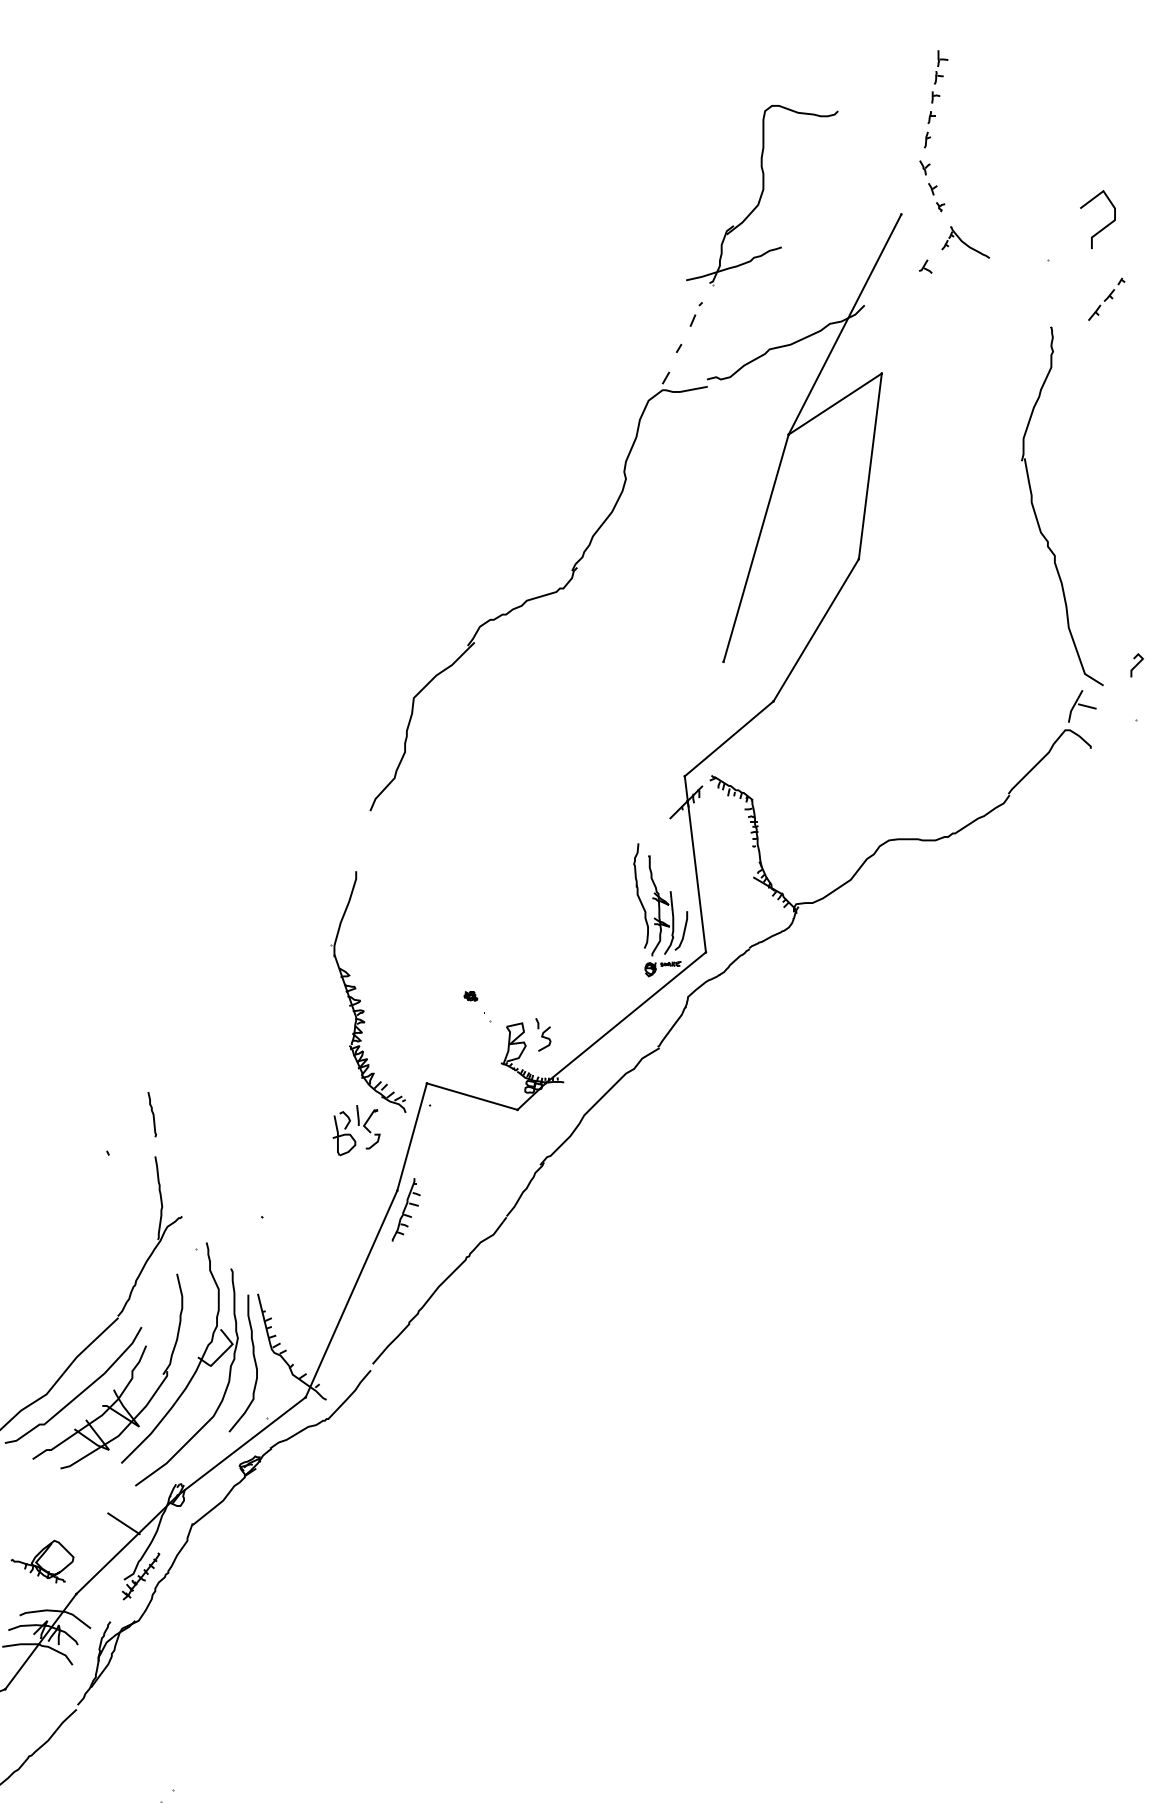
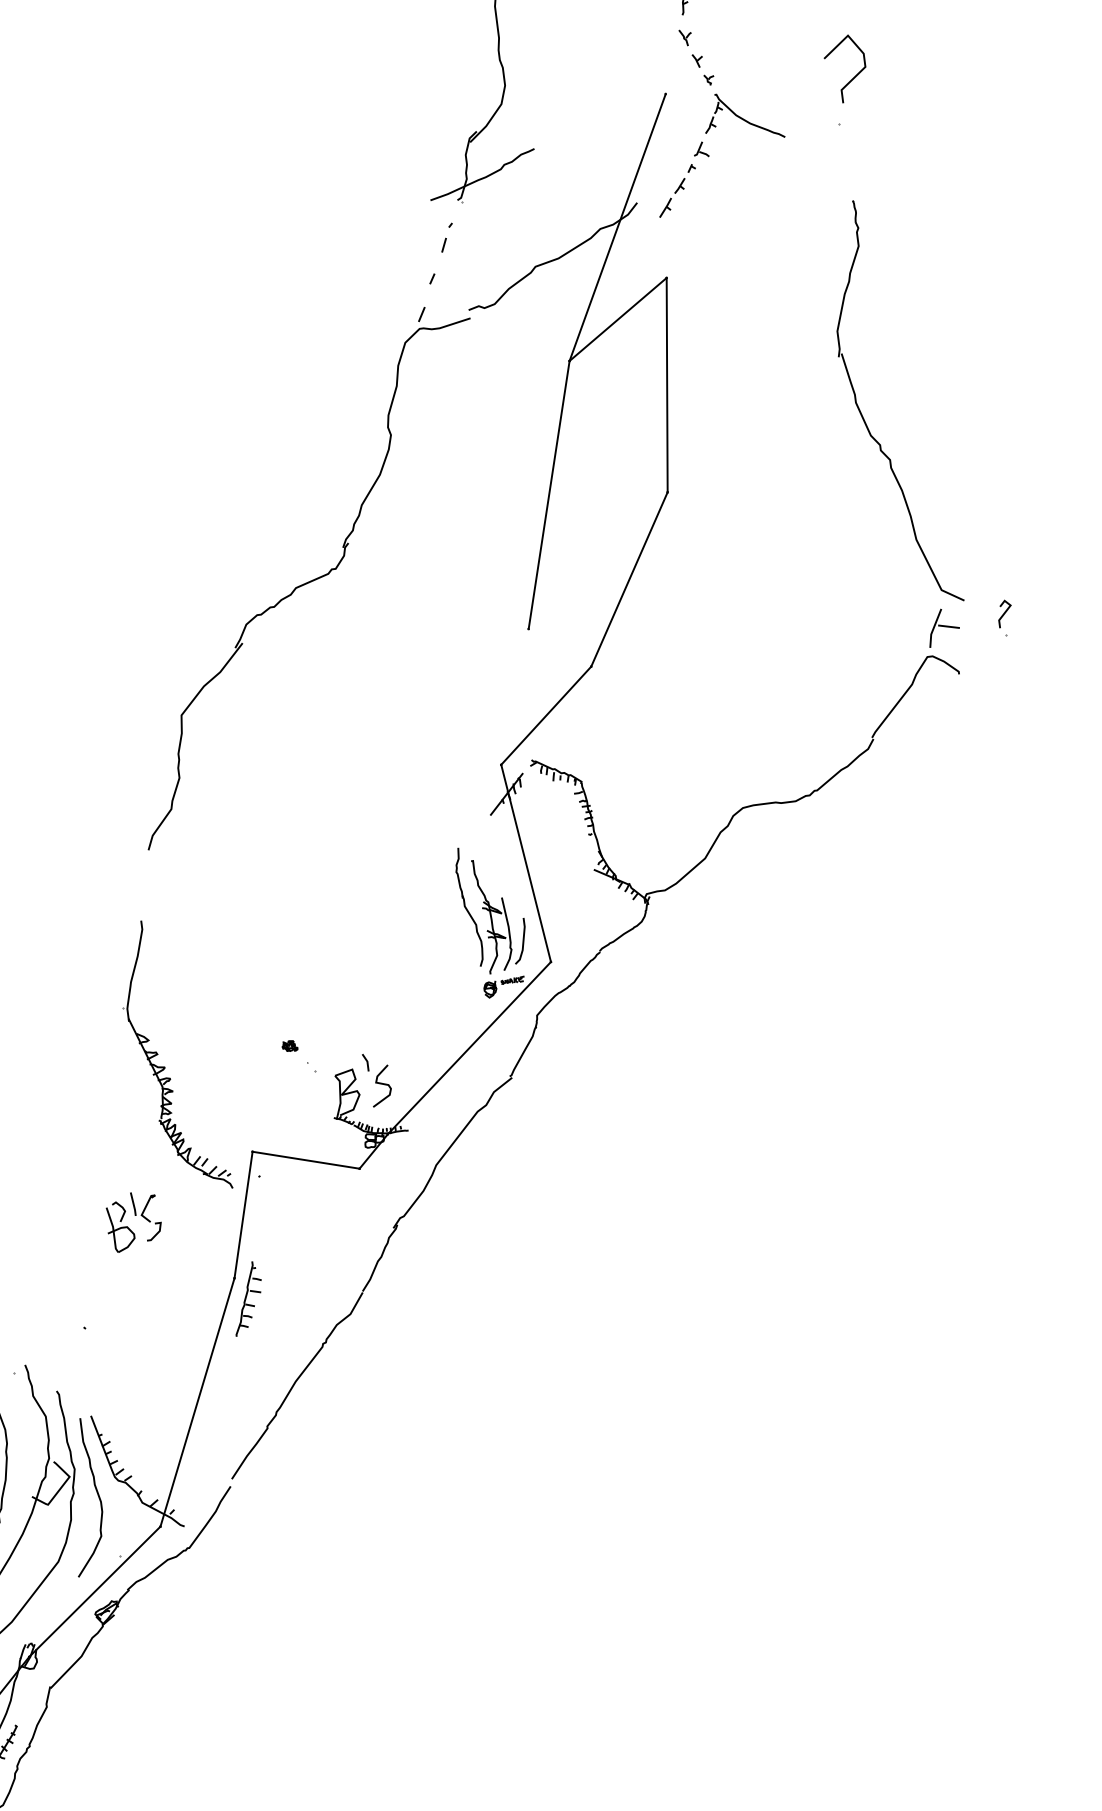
curve: (1104, 226) -> (854, 75), moved
part: (965, 242) -> (742, 116), size x1.43
part: (1106, 298) -> (677, 189), moved
line: (1136, 665) -> (1004, 613), moved
part: (543, 1034) -> (378, 1079), size x1.43
part: (356, 1130) -> (133, 1221), moved

